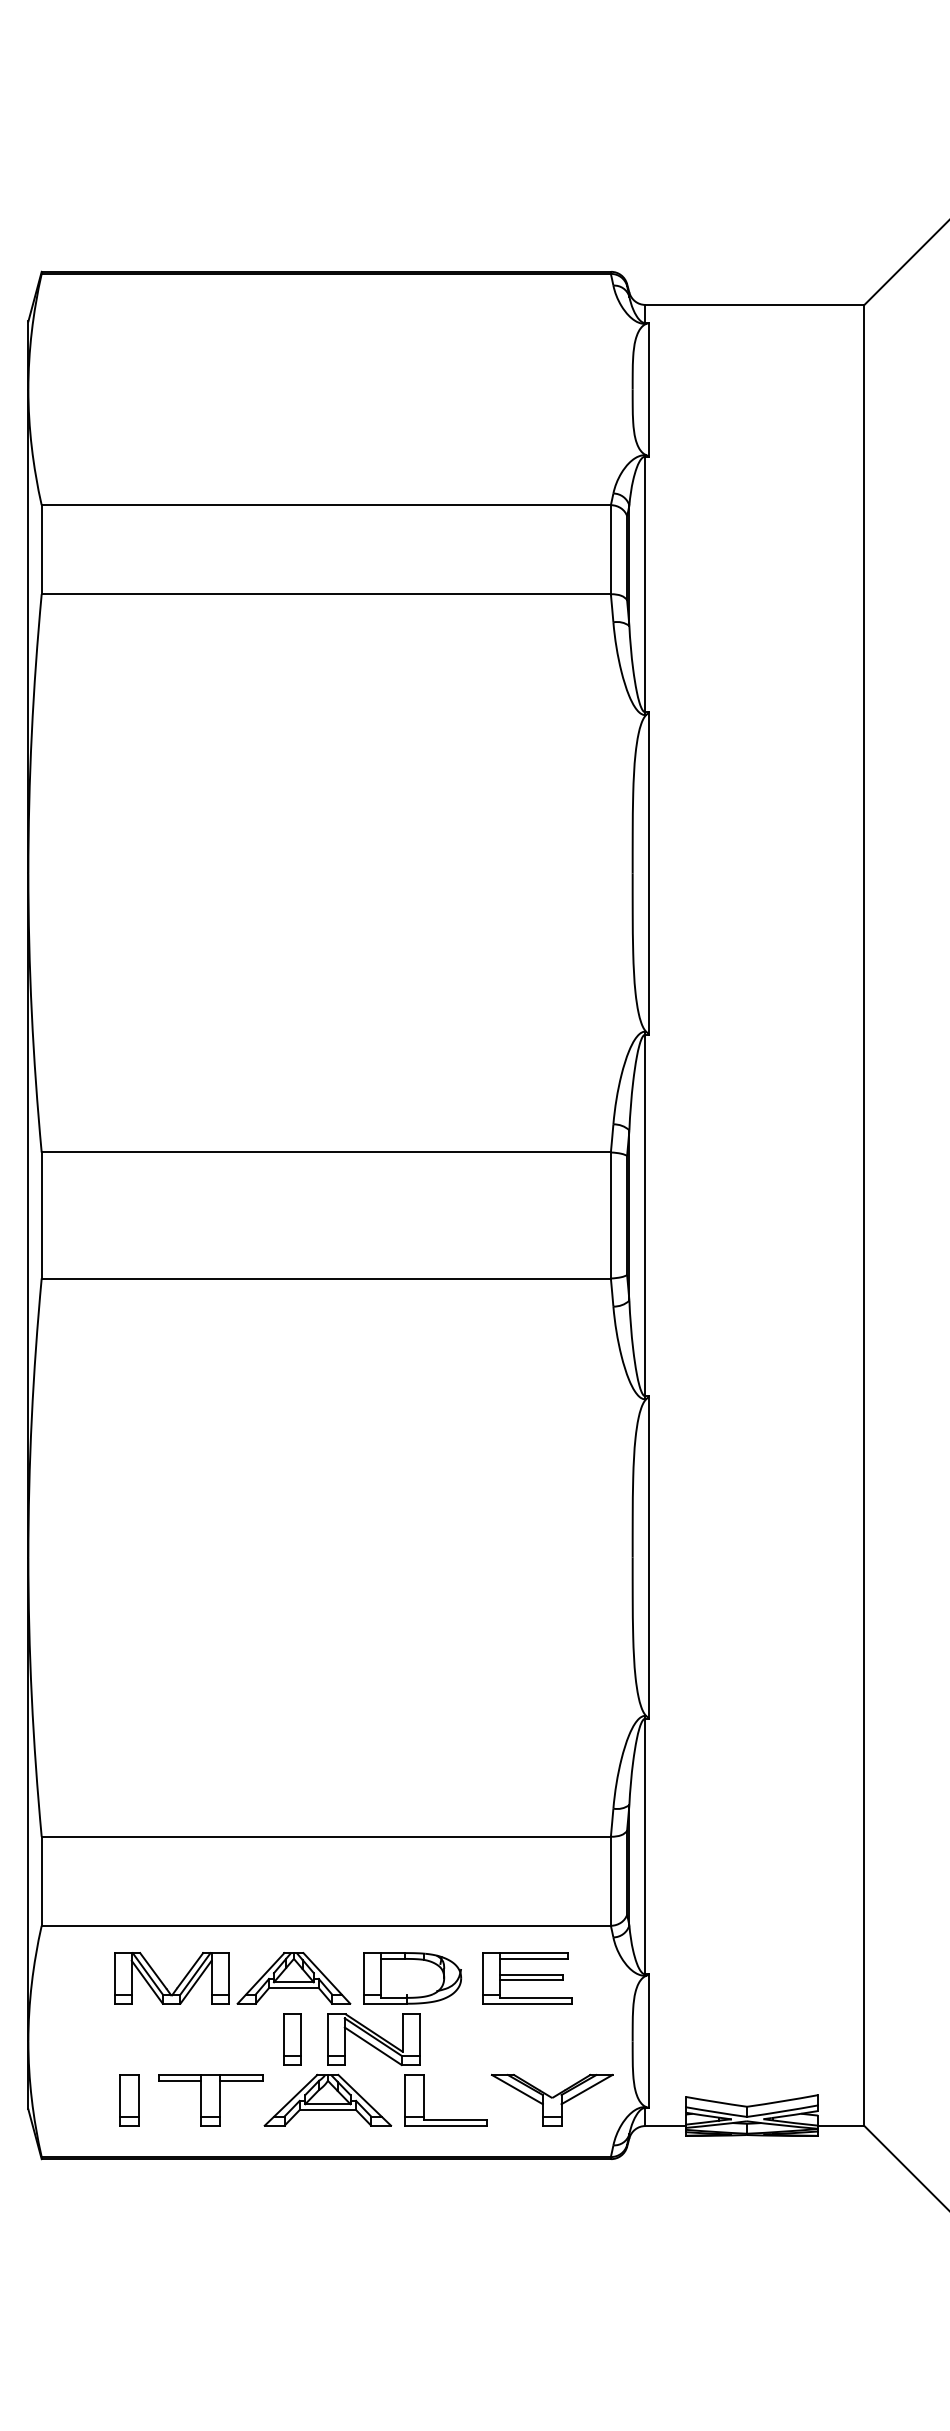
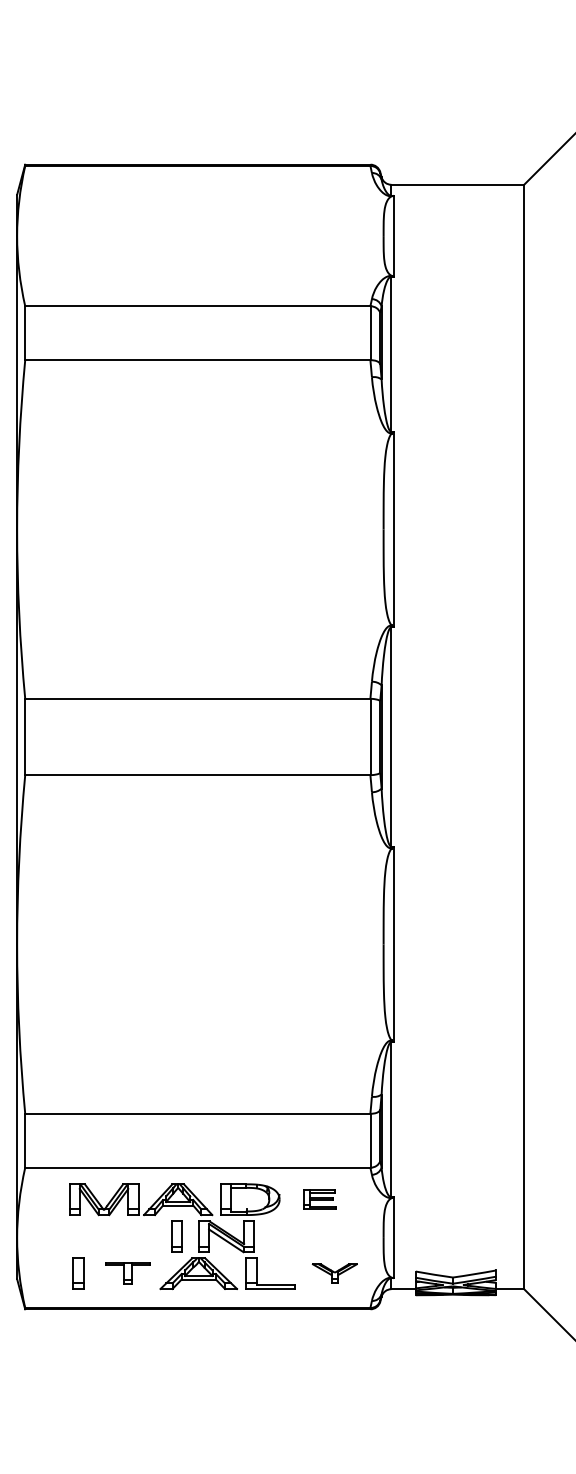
part: (526, 1978) -> (319, 1199), size x0.6
part: (210, 2100) -> (127, 1273), size x0.7
part: (551, 2100) -> (334, 1273), size x0.6

